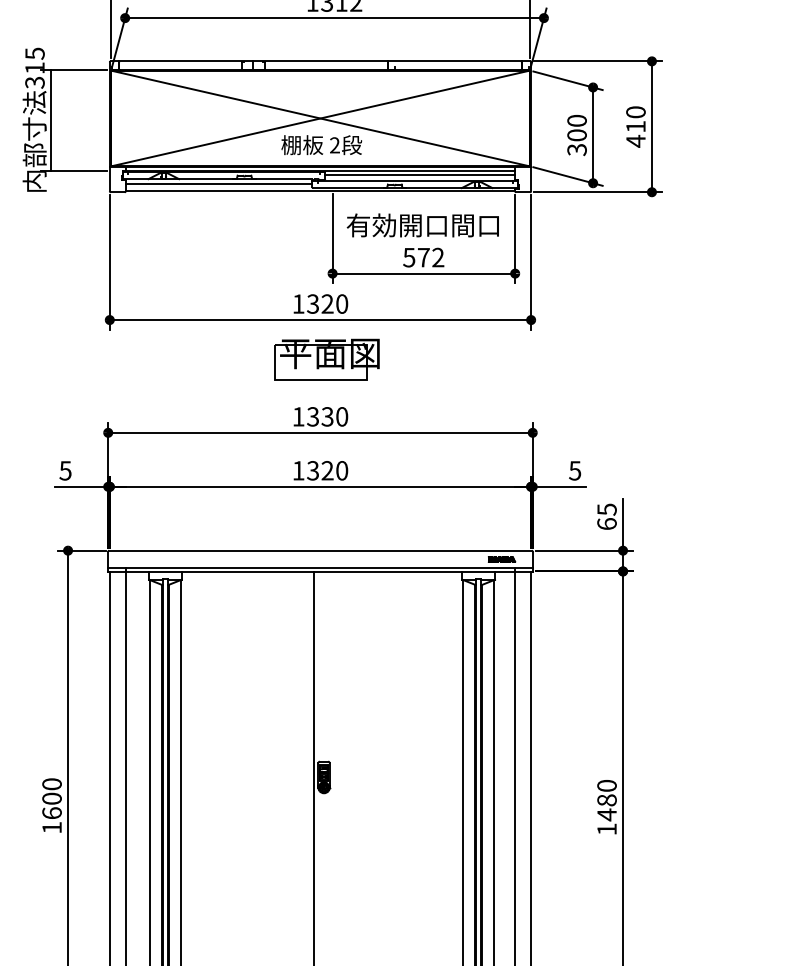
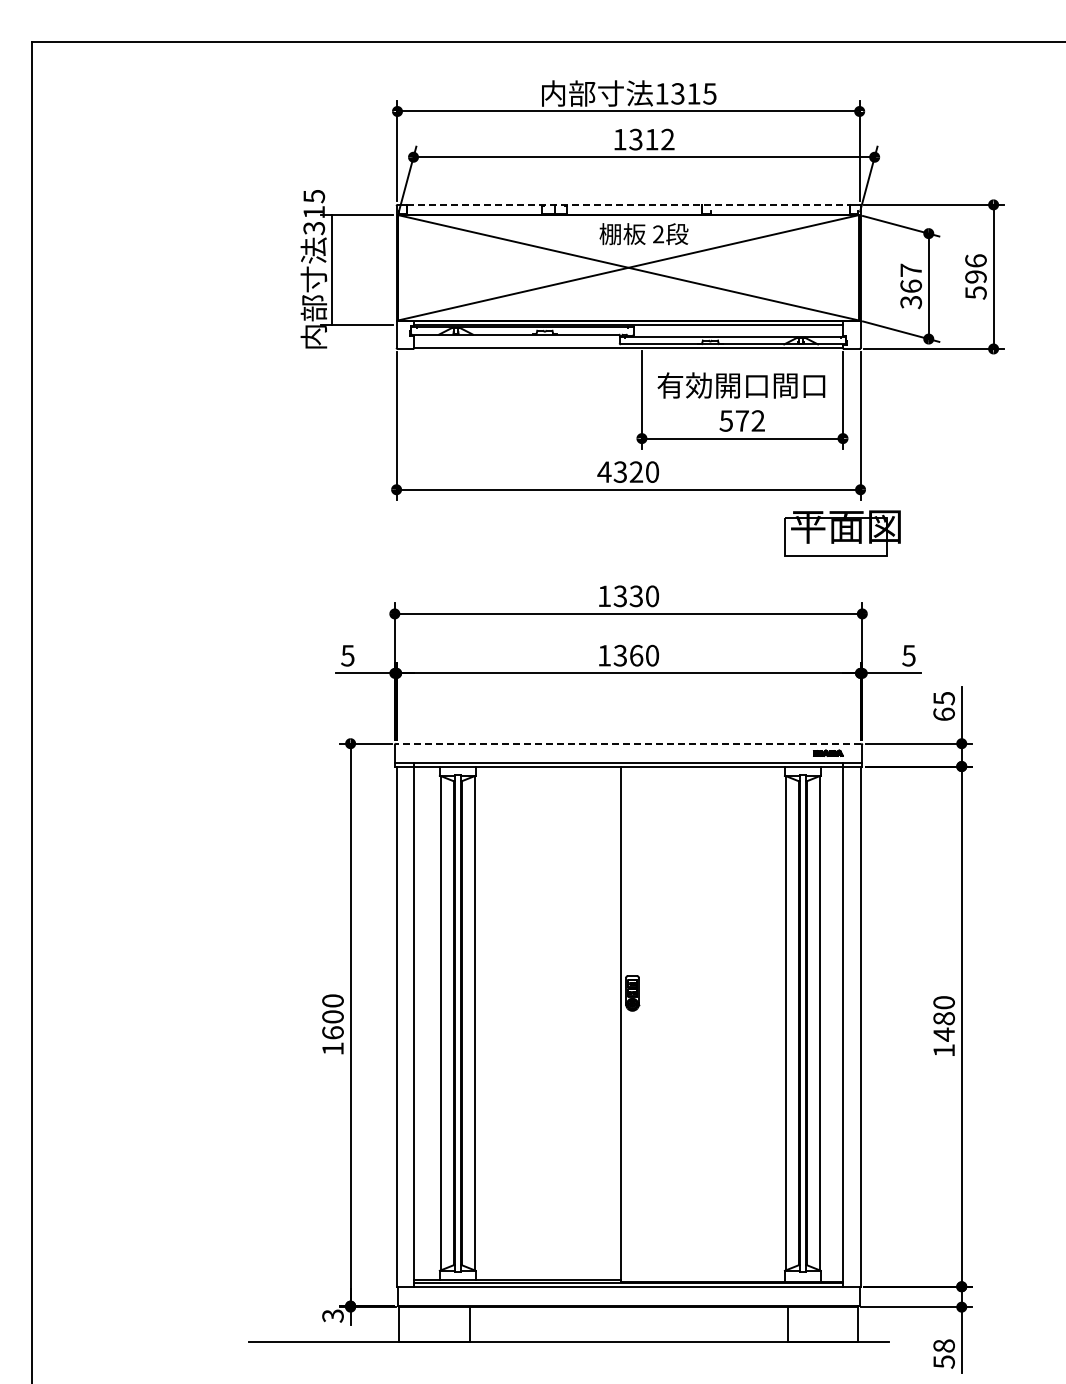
line: (321, 61) -> (629, 204), solid -> dashed
text: (577, 127) -> (911, 277), 300 -> 367
text: (635, 127) -> (975, 277), 410 -> 596
text: (321, 145) -> (643, 234), moved
line: (419, 175) -> (737, 330), removed
line: (218, 184) -> (516, 340), removed
text: (298, 303) -> (604, 471), 1320 -> 4320
part: (326, 359) -> (842, 533), moved
text: (327, 470) -> (636, 655), 1320 -> 1360
line: (320, 550) -> (628, 743), solid -> dashed

